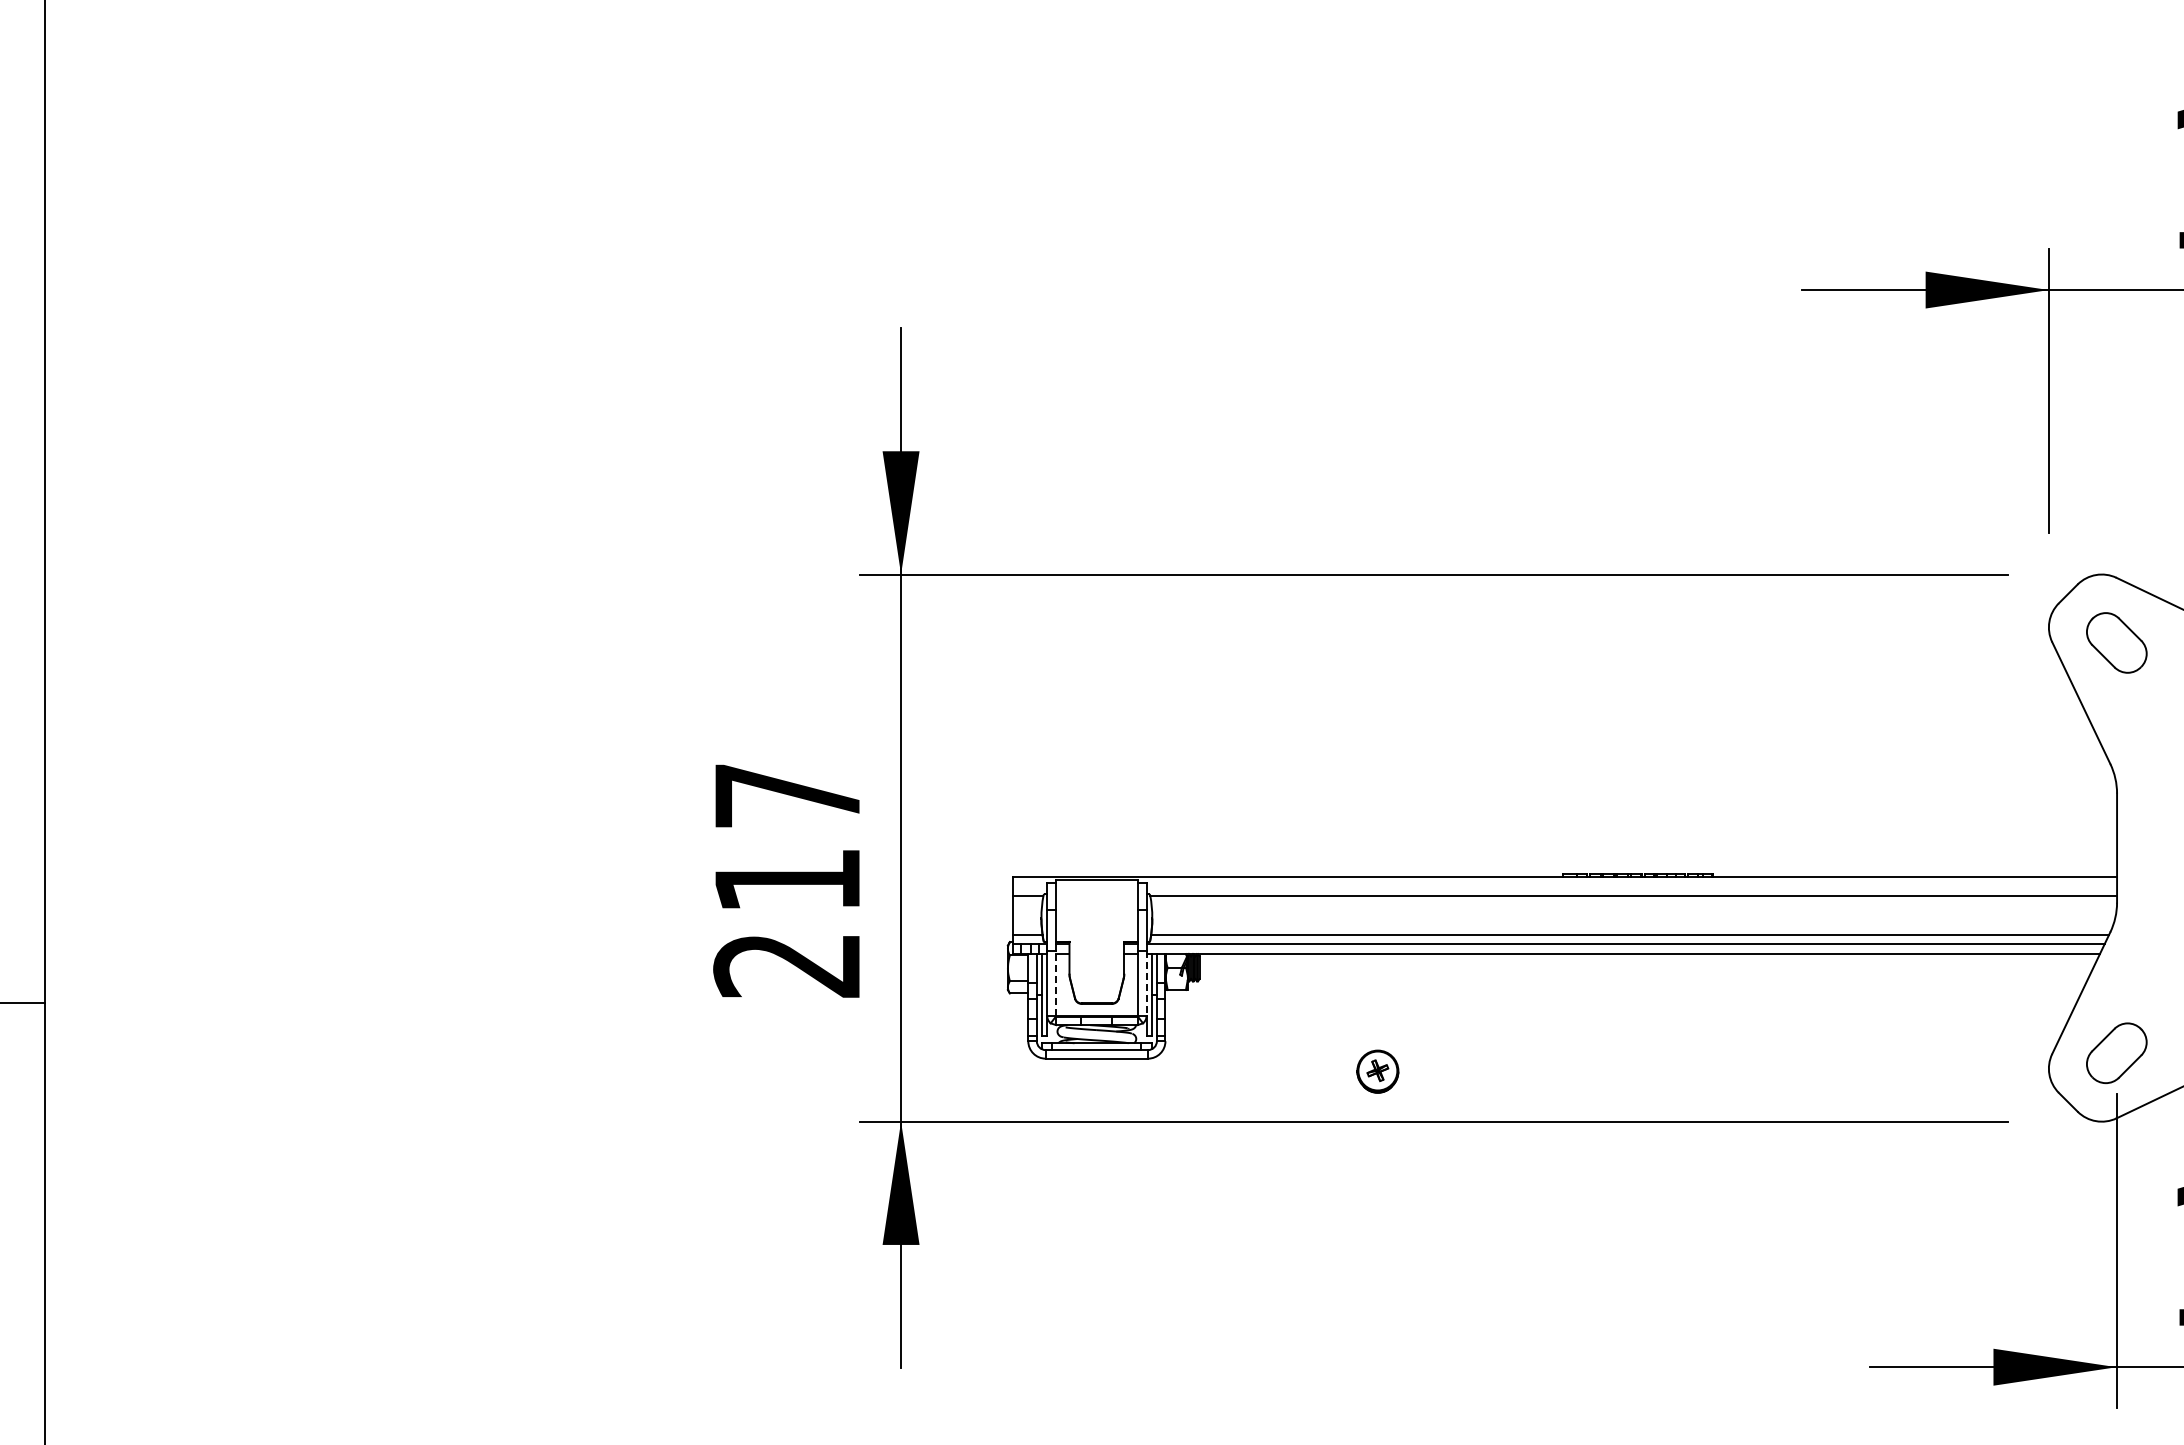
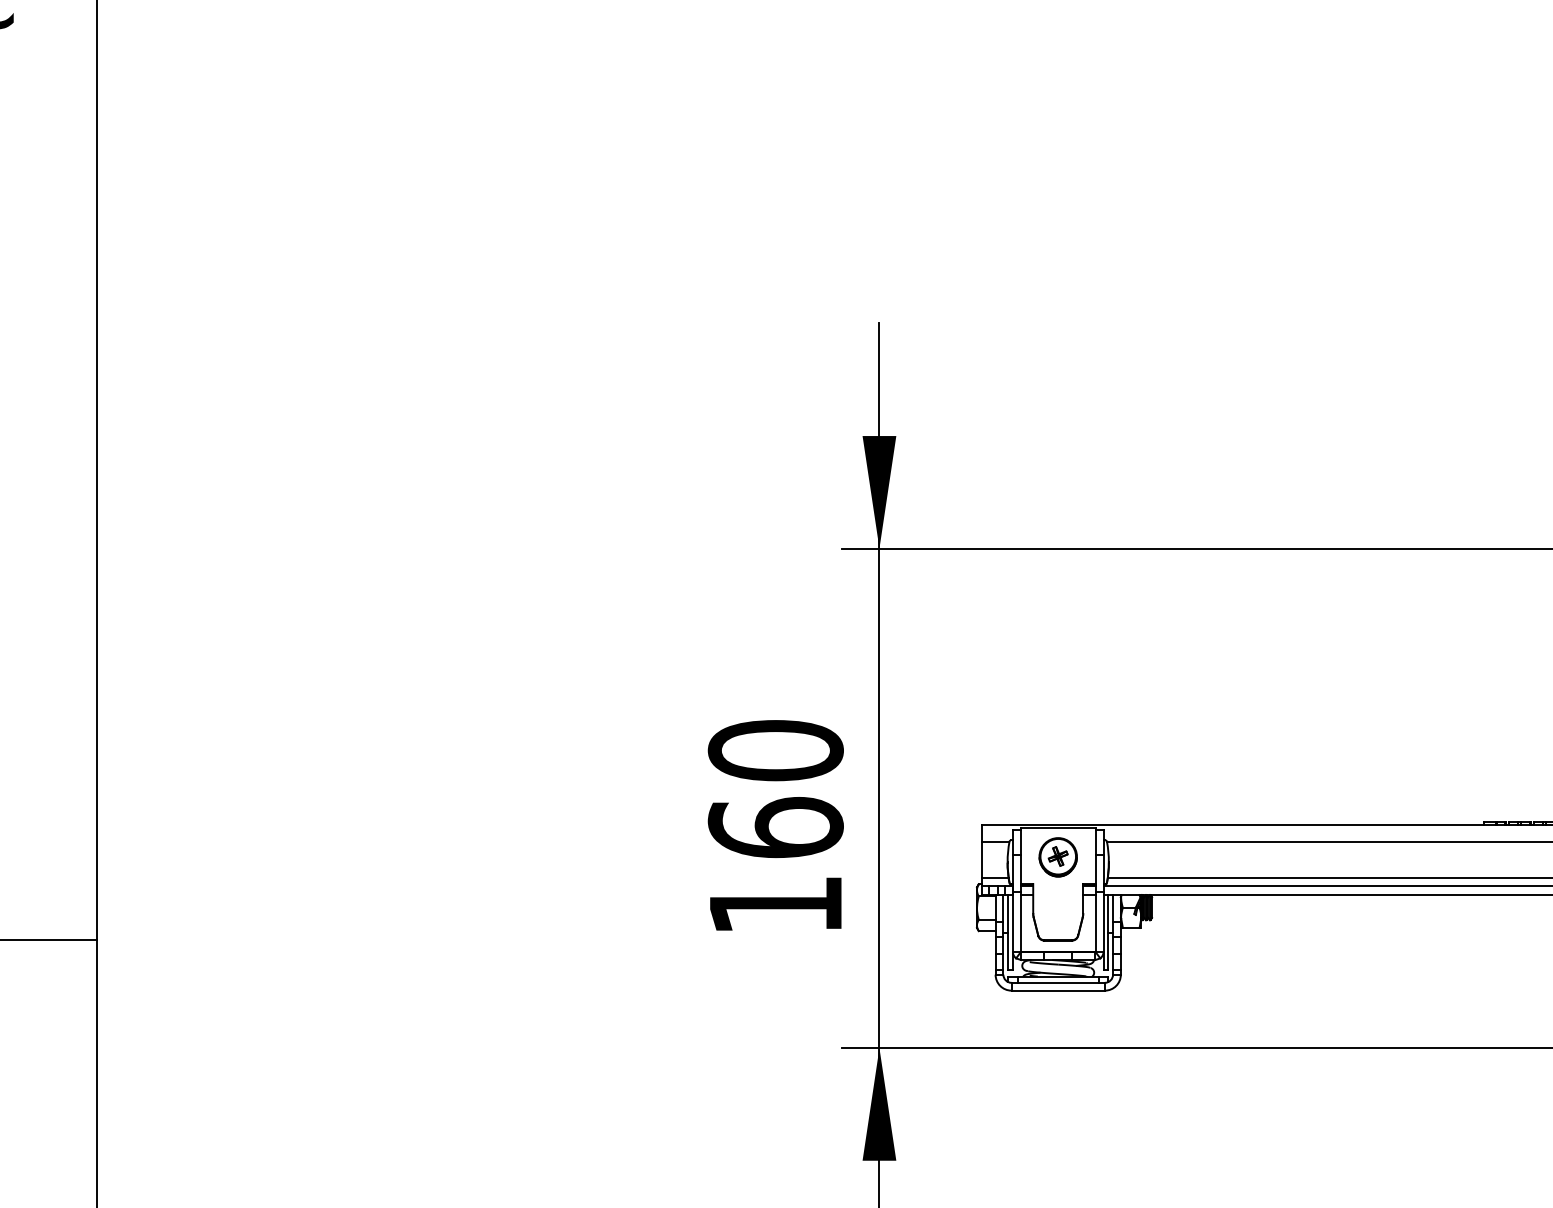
text: (787, 879) -> (775, 827), 217 -> 160
line: (1055, 983) -> (1020, 922), dashed -> solid
line: (1146, 983) -> (1103, 922), dashed -> solid
part: (1377, 1071) -> (1057, 857), moved

